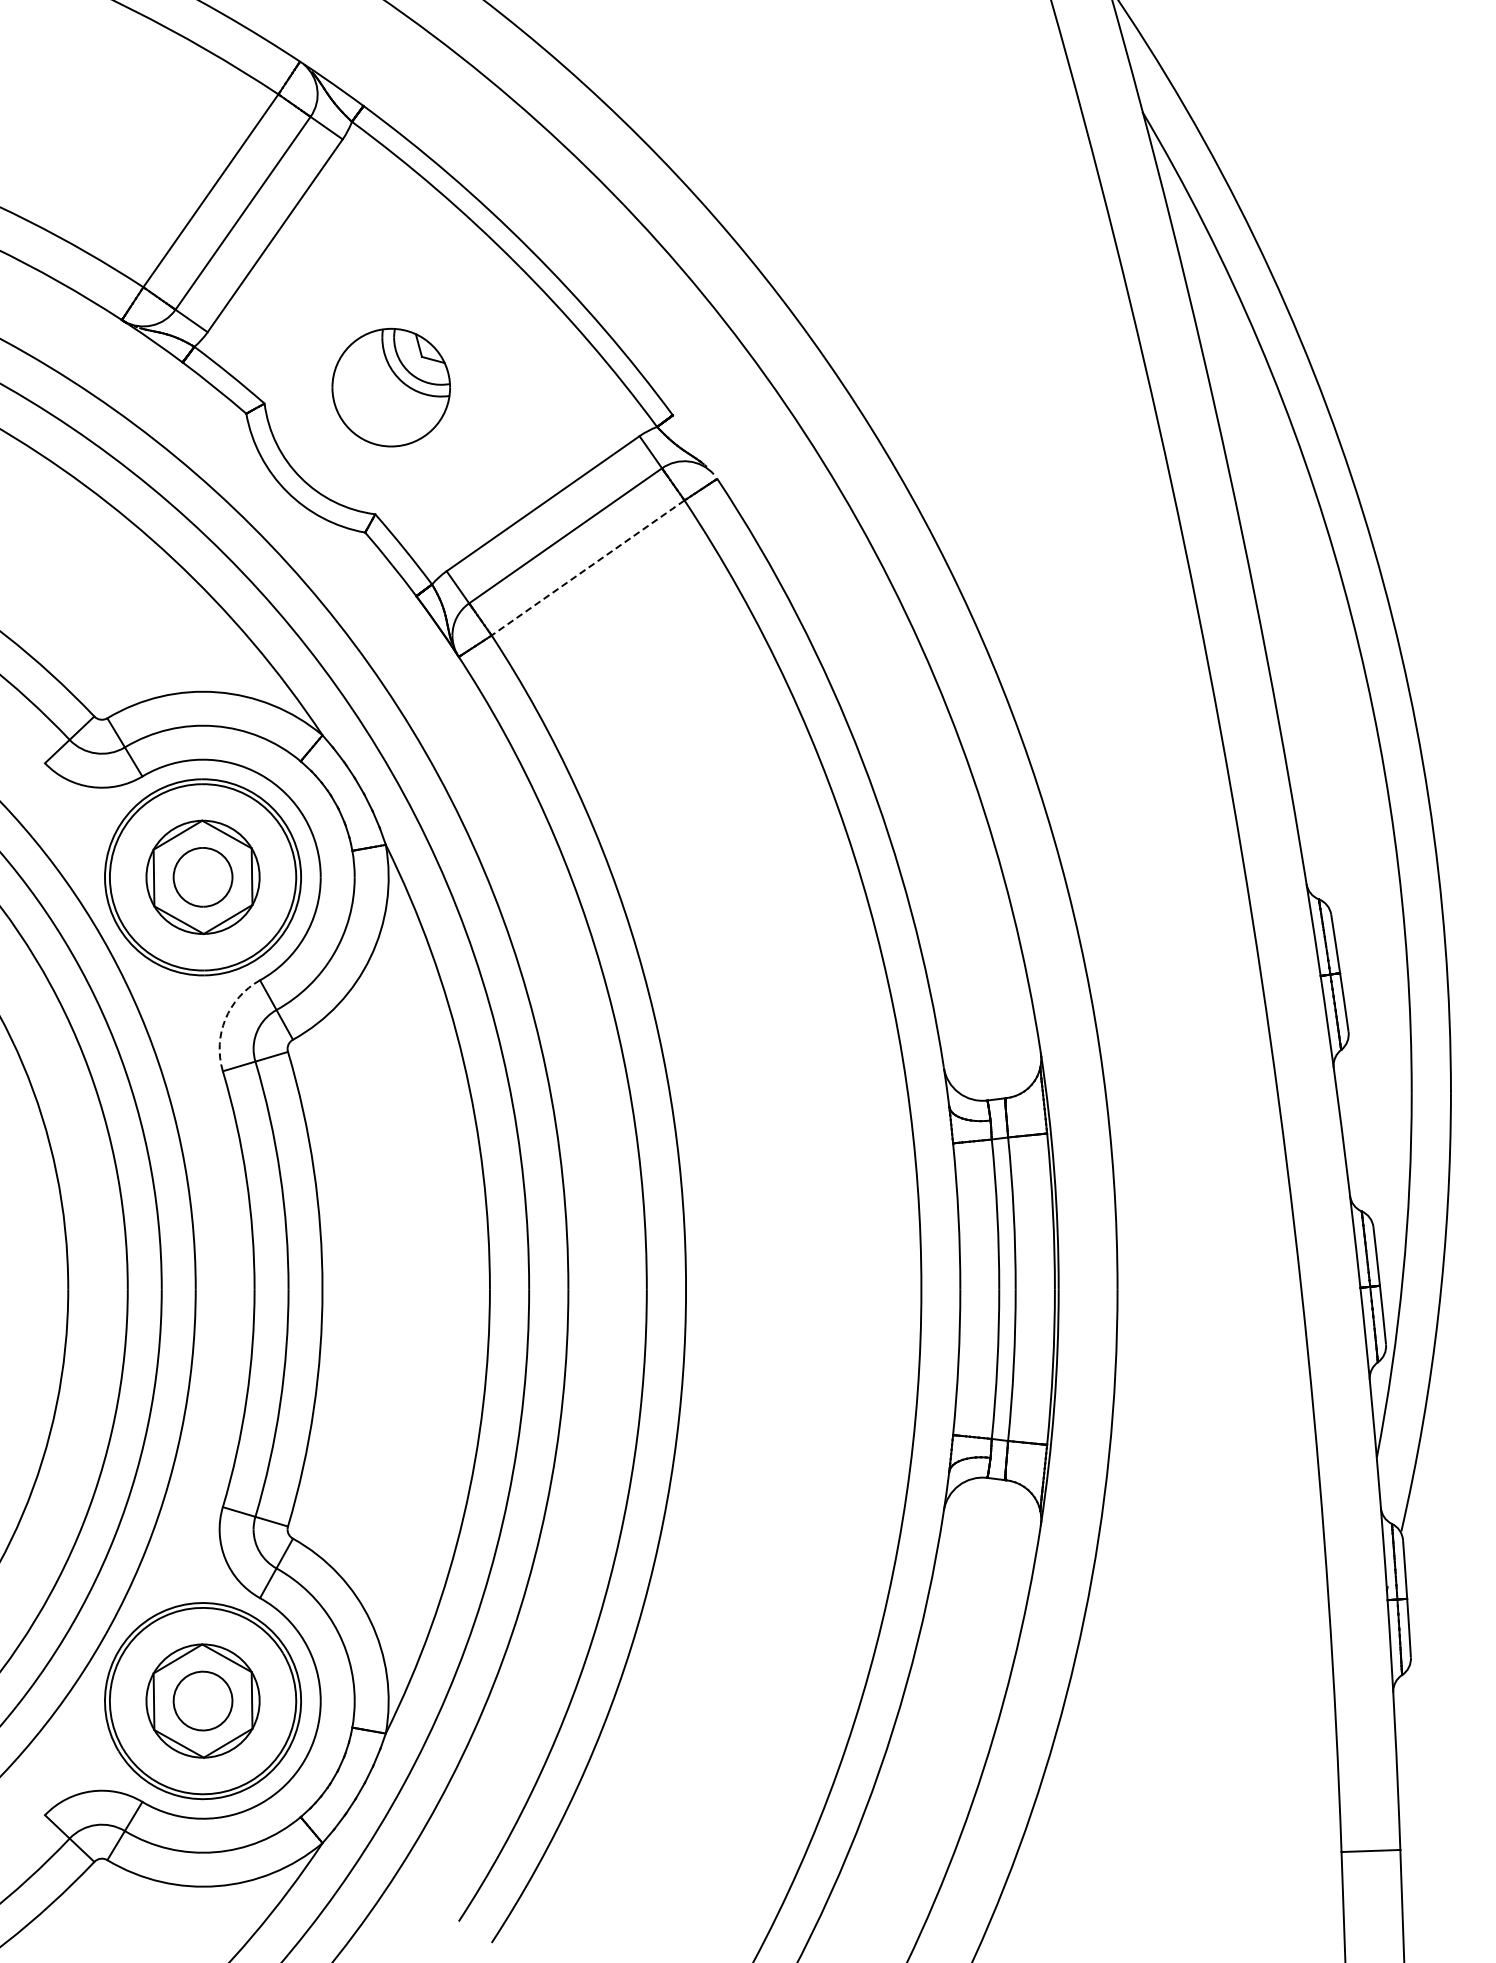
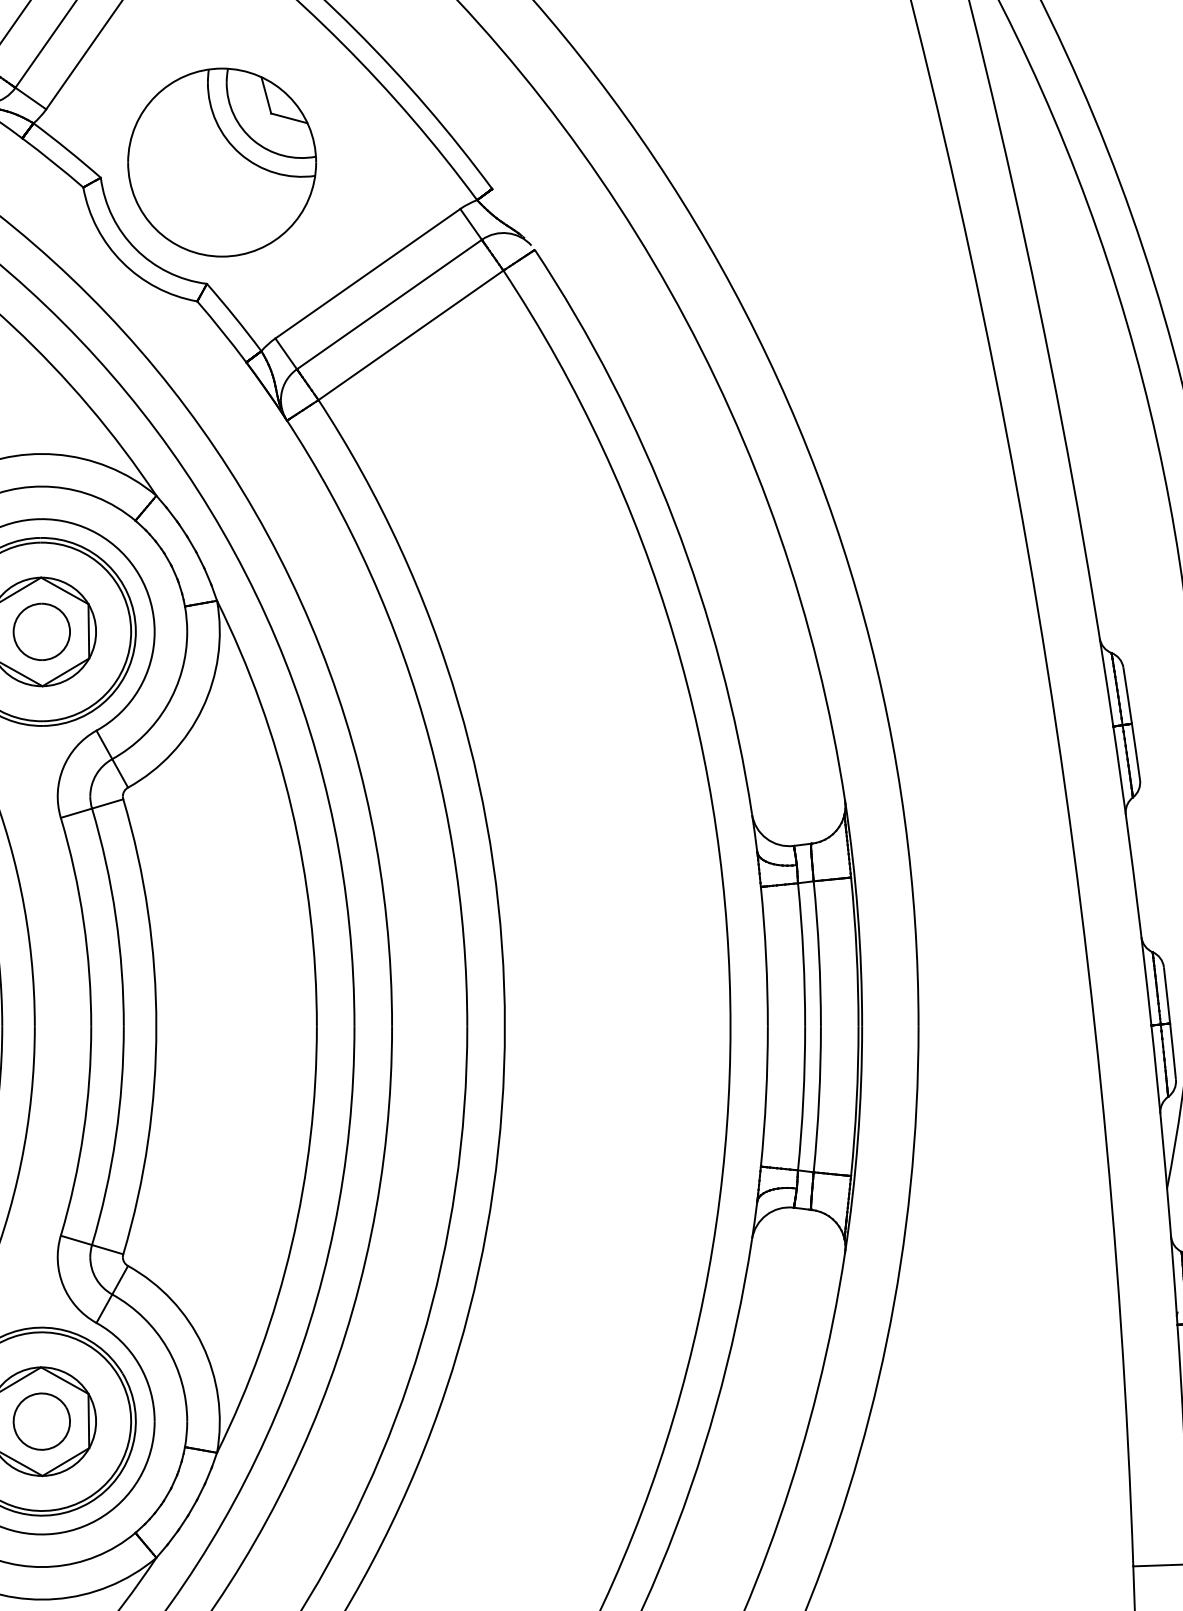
part: (391, 387) -> (222, 162), size x1.67
line: (588, 567) -> (411, 334), dashed -> solid
arc: (225, 1019) -> (63, 768), dashed -> solid

